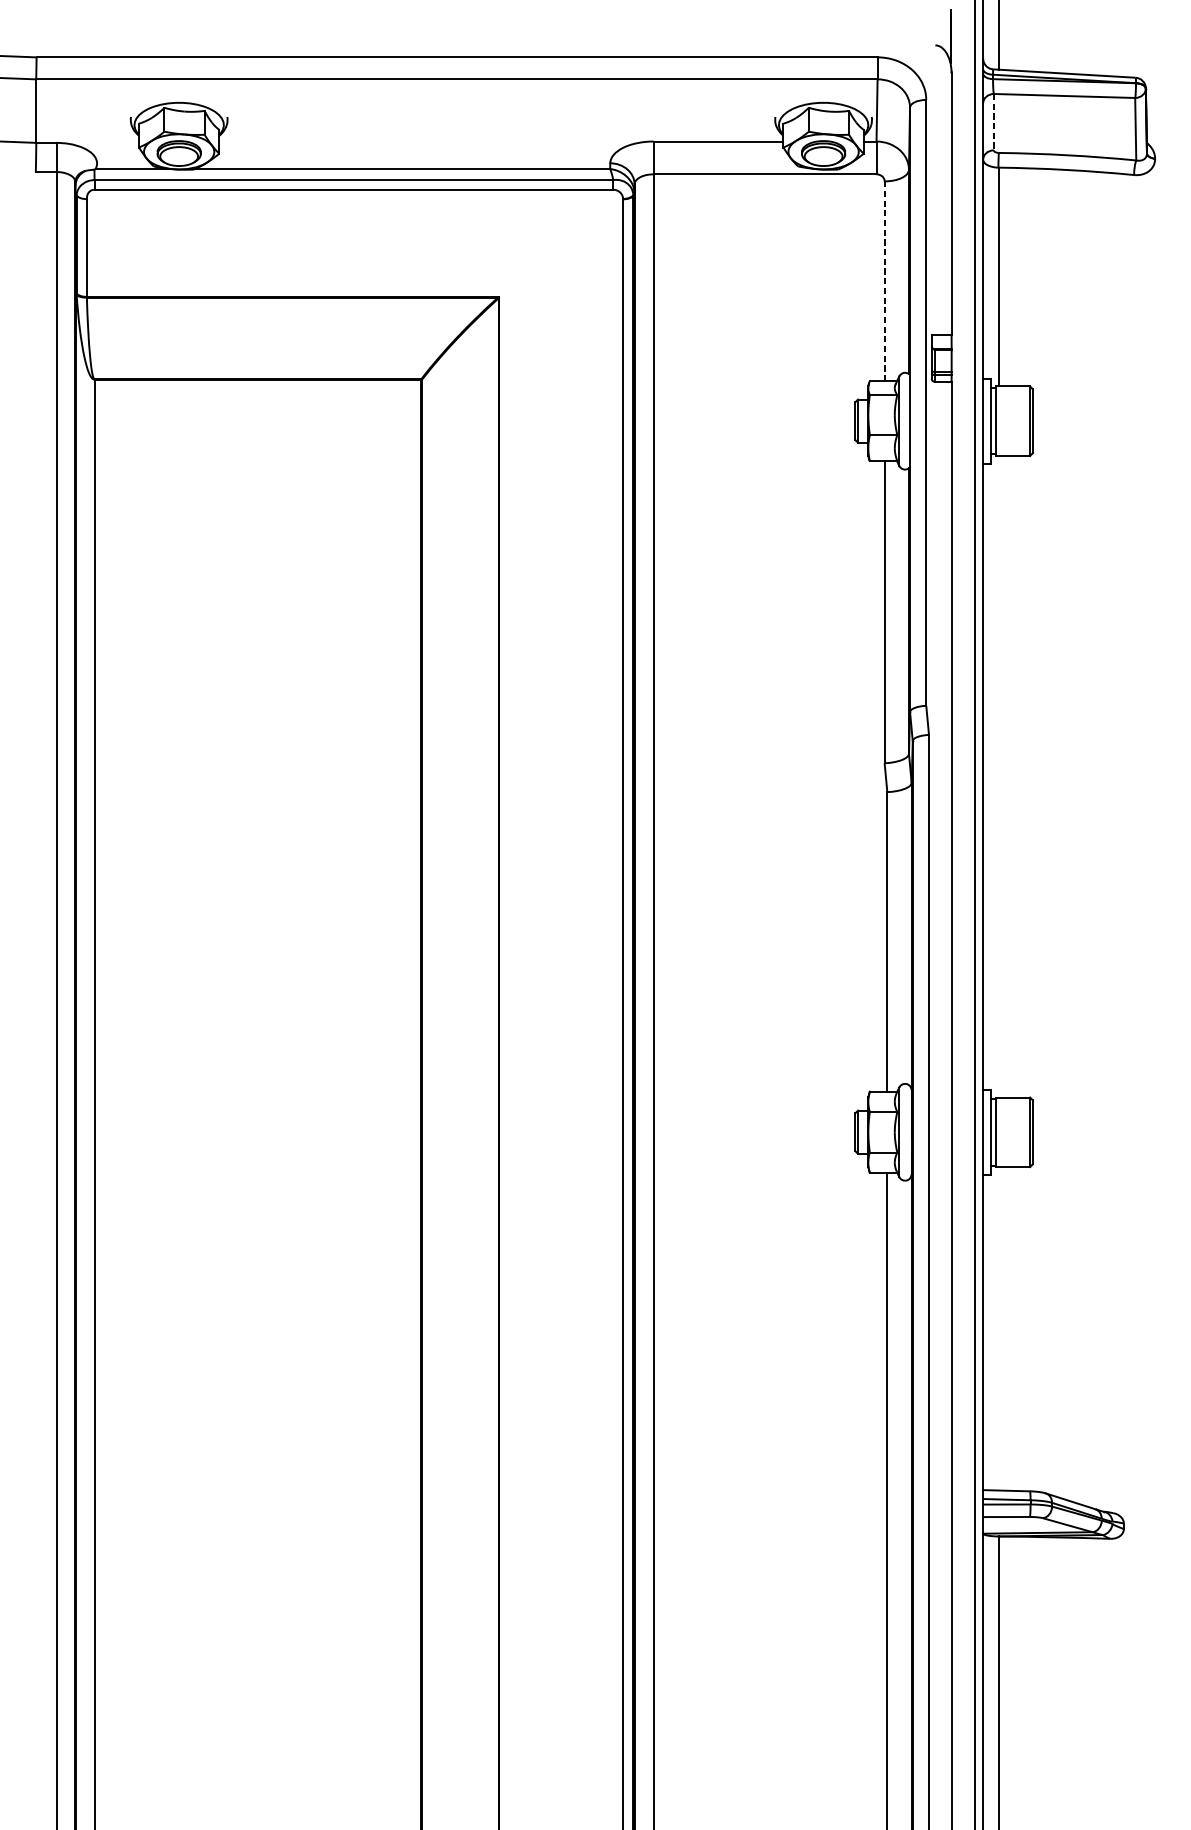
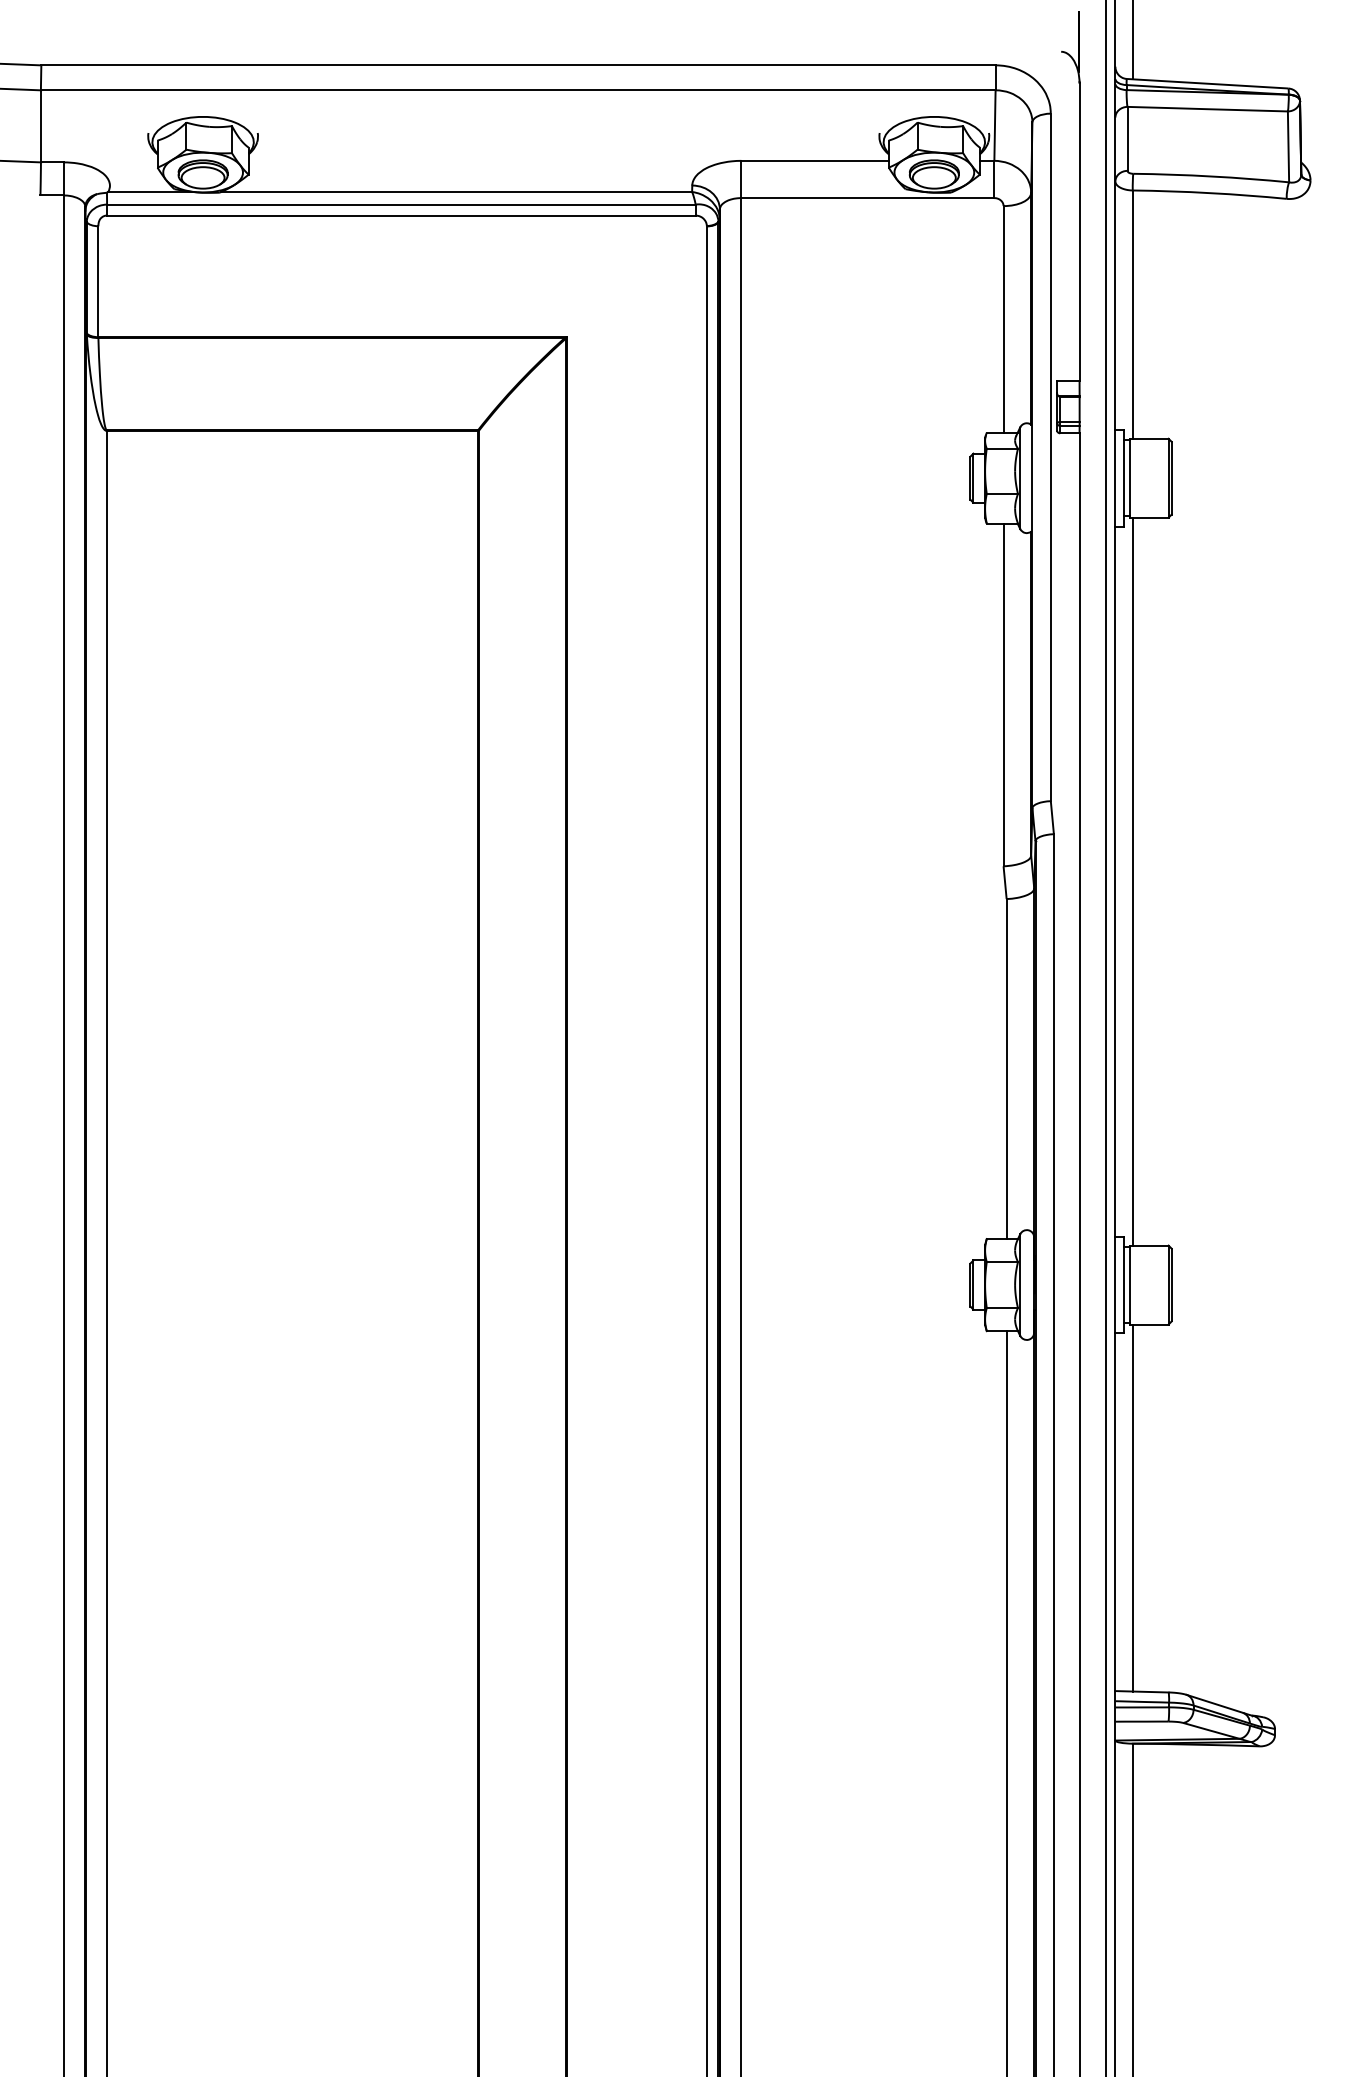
line: (993, 121) -> (1127, 138), dashed -> solid
line: (884, 280) -> (1003, 318), dashed -> solid
line: (998, 776) -> (1132, 881), added
line: (998, 1328) -> (1132, 1507), added

